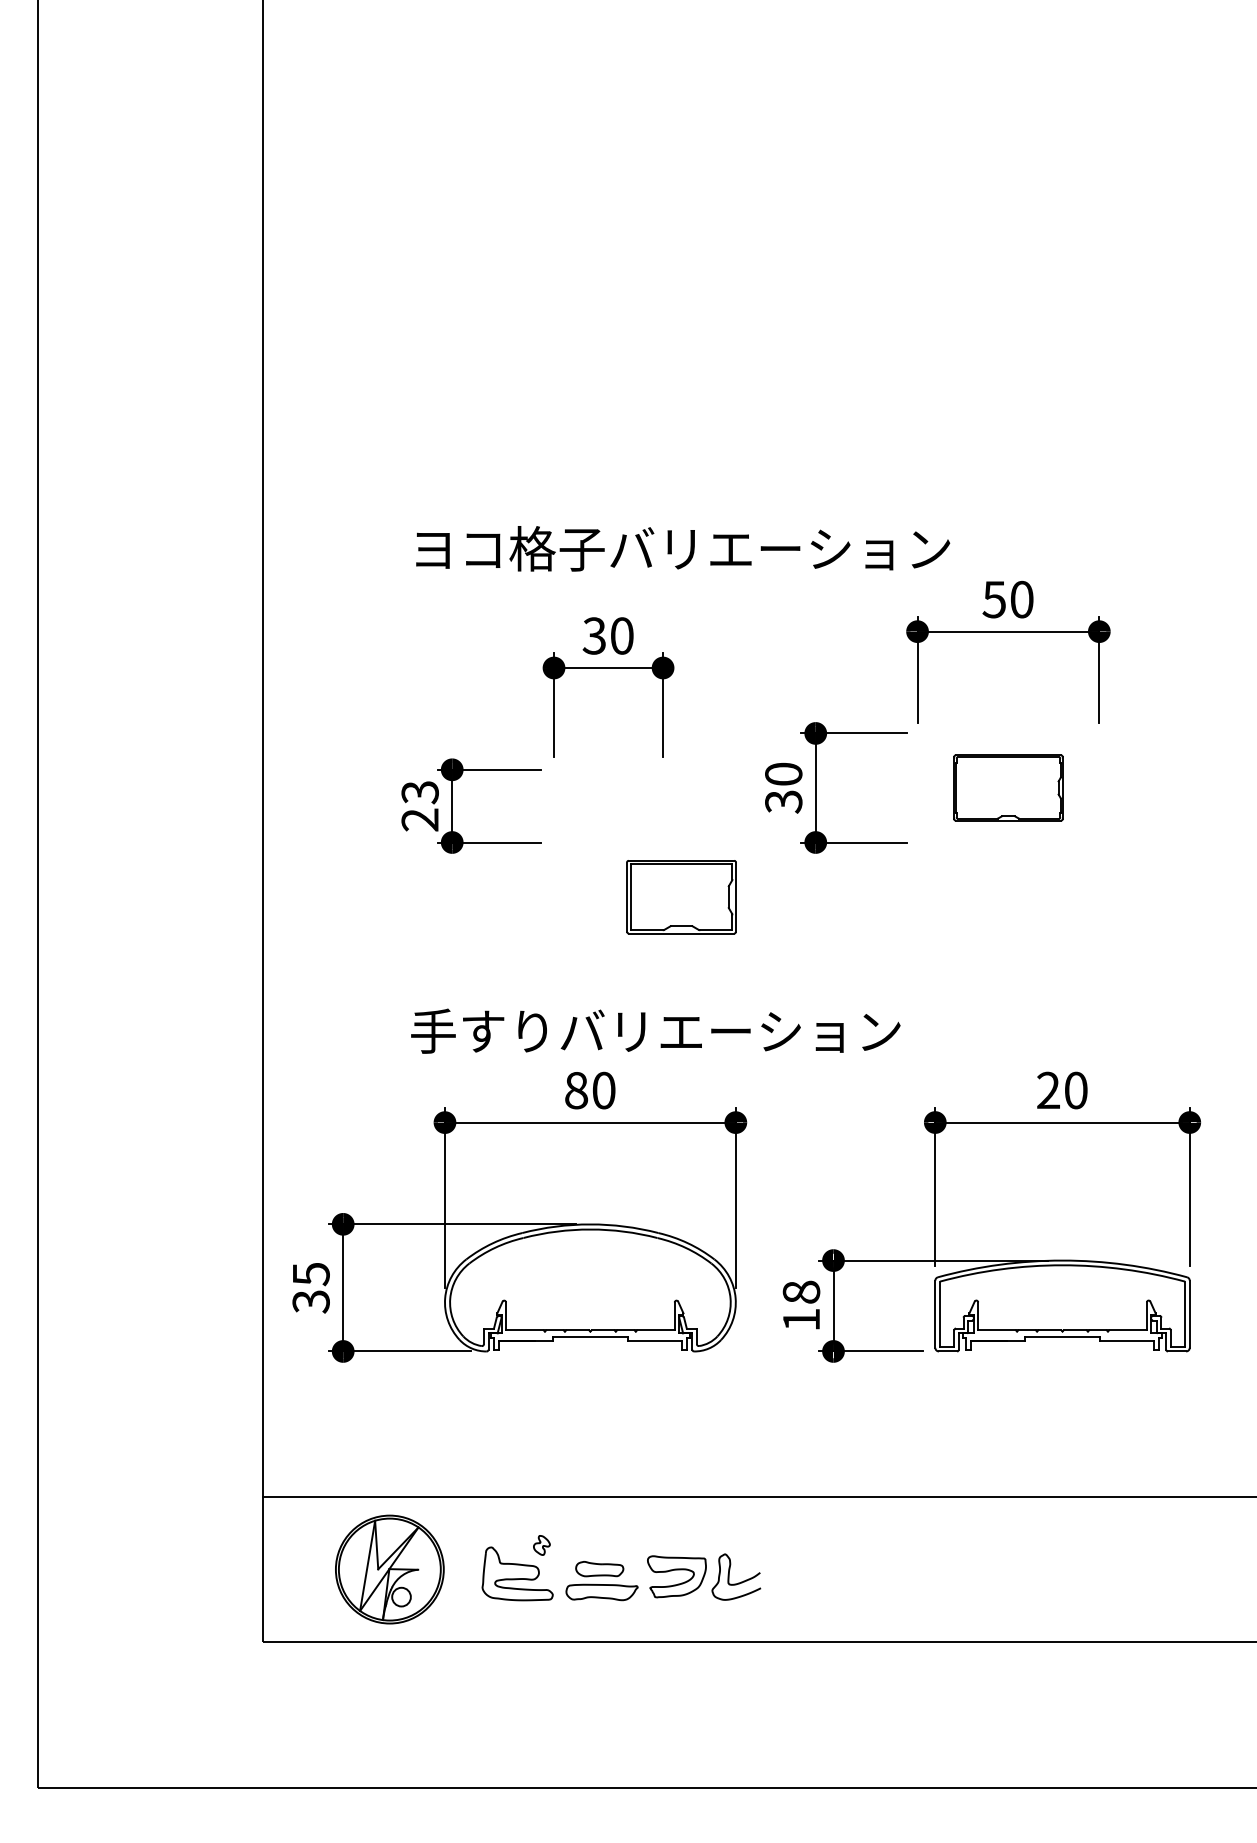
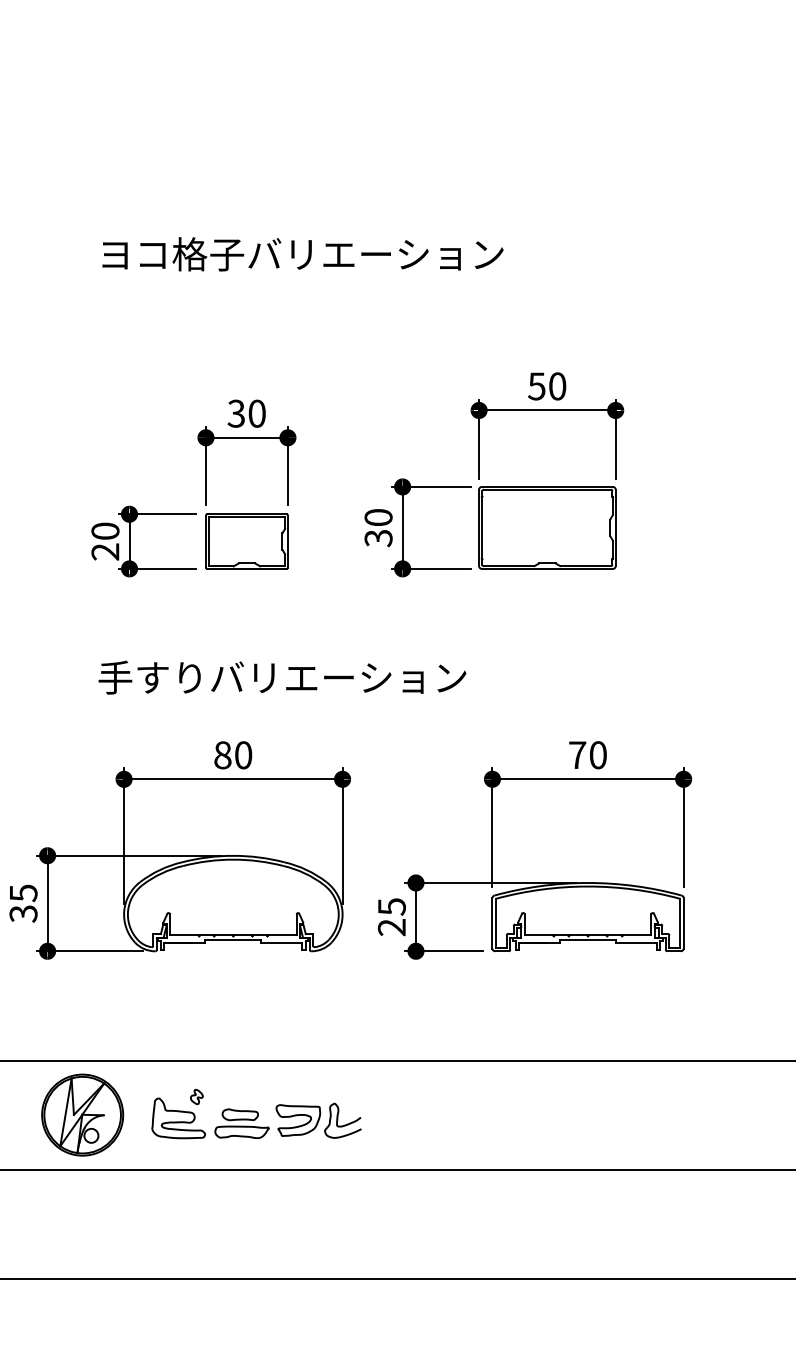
text: (683, 548) -> (303, 254), moved
part: (1008, 787) -> (547, 527), size x1.67
text: (419, 792) -> (104, 531), 23 -> 20
part: (681, 897) -> (246, 541), moved
text: (655, 1030) -> (282, 677), moved
text: (1048, 1089) -> (577, 754), 20 -> 70
text: (801, 1305) -> (391, 916), 18 -> 25

